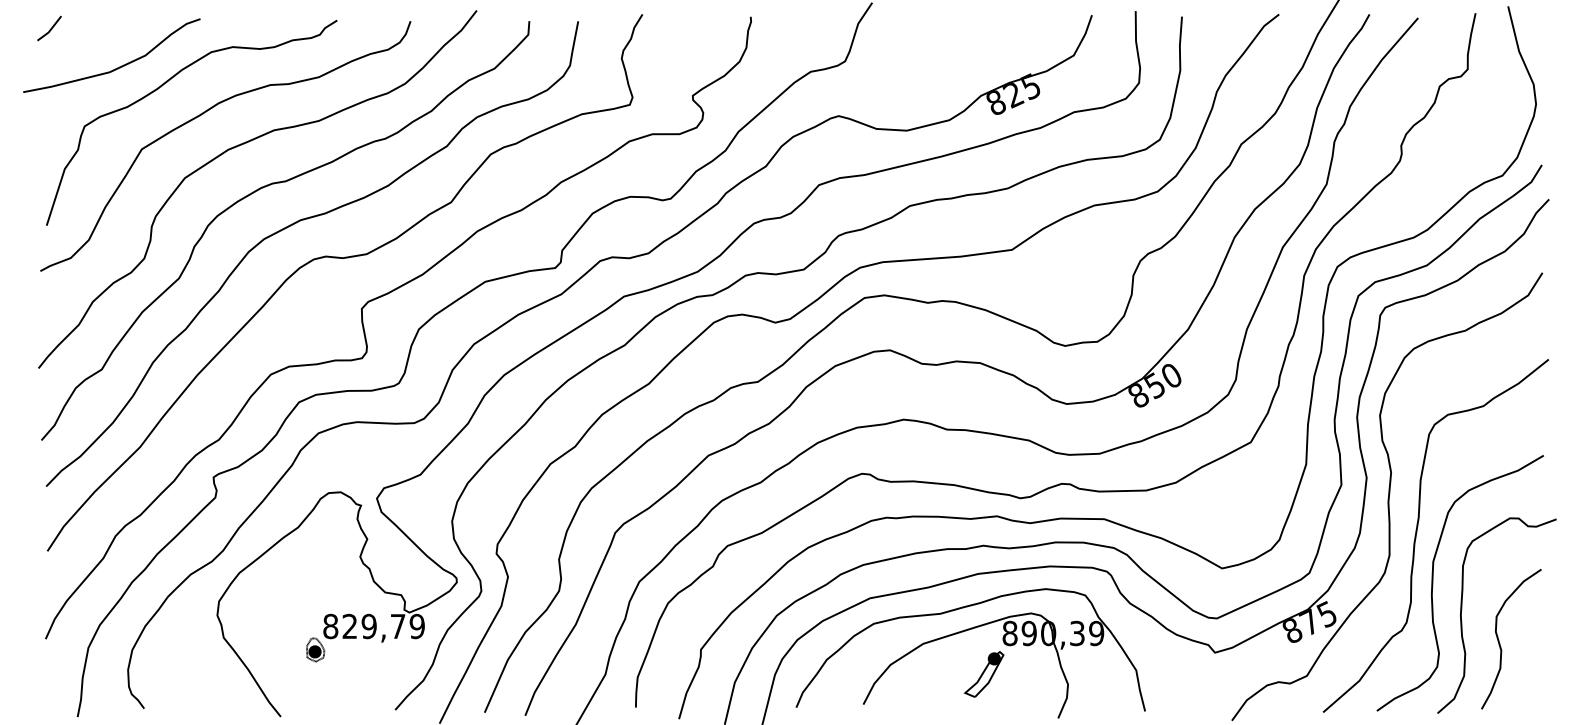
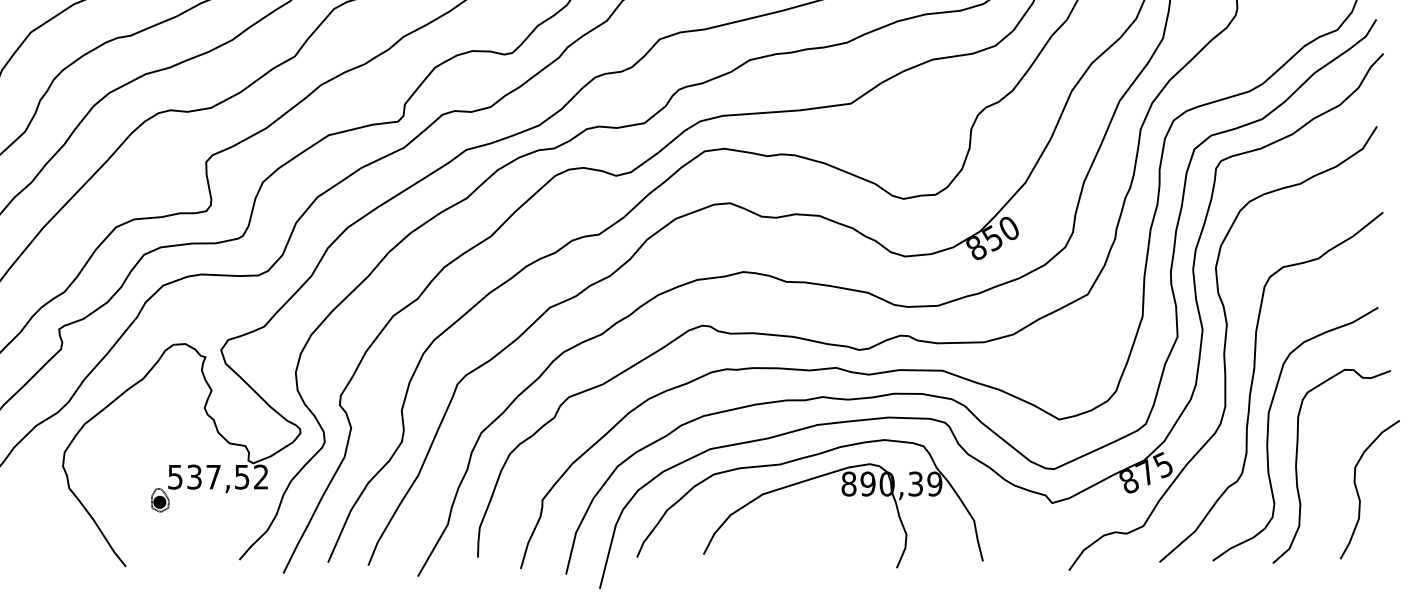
text: (373, 626) -> (217, 477), 829,79 -> 537,52
curve: (1500, 643) -> (1359, 493), moved
part: (983, 674) -> (822, 524), removed

